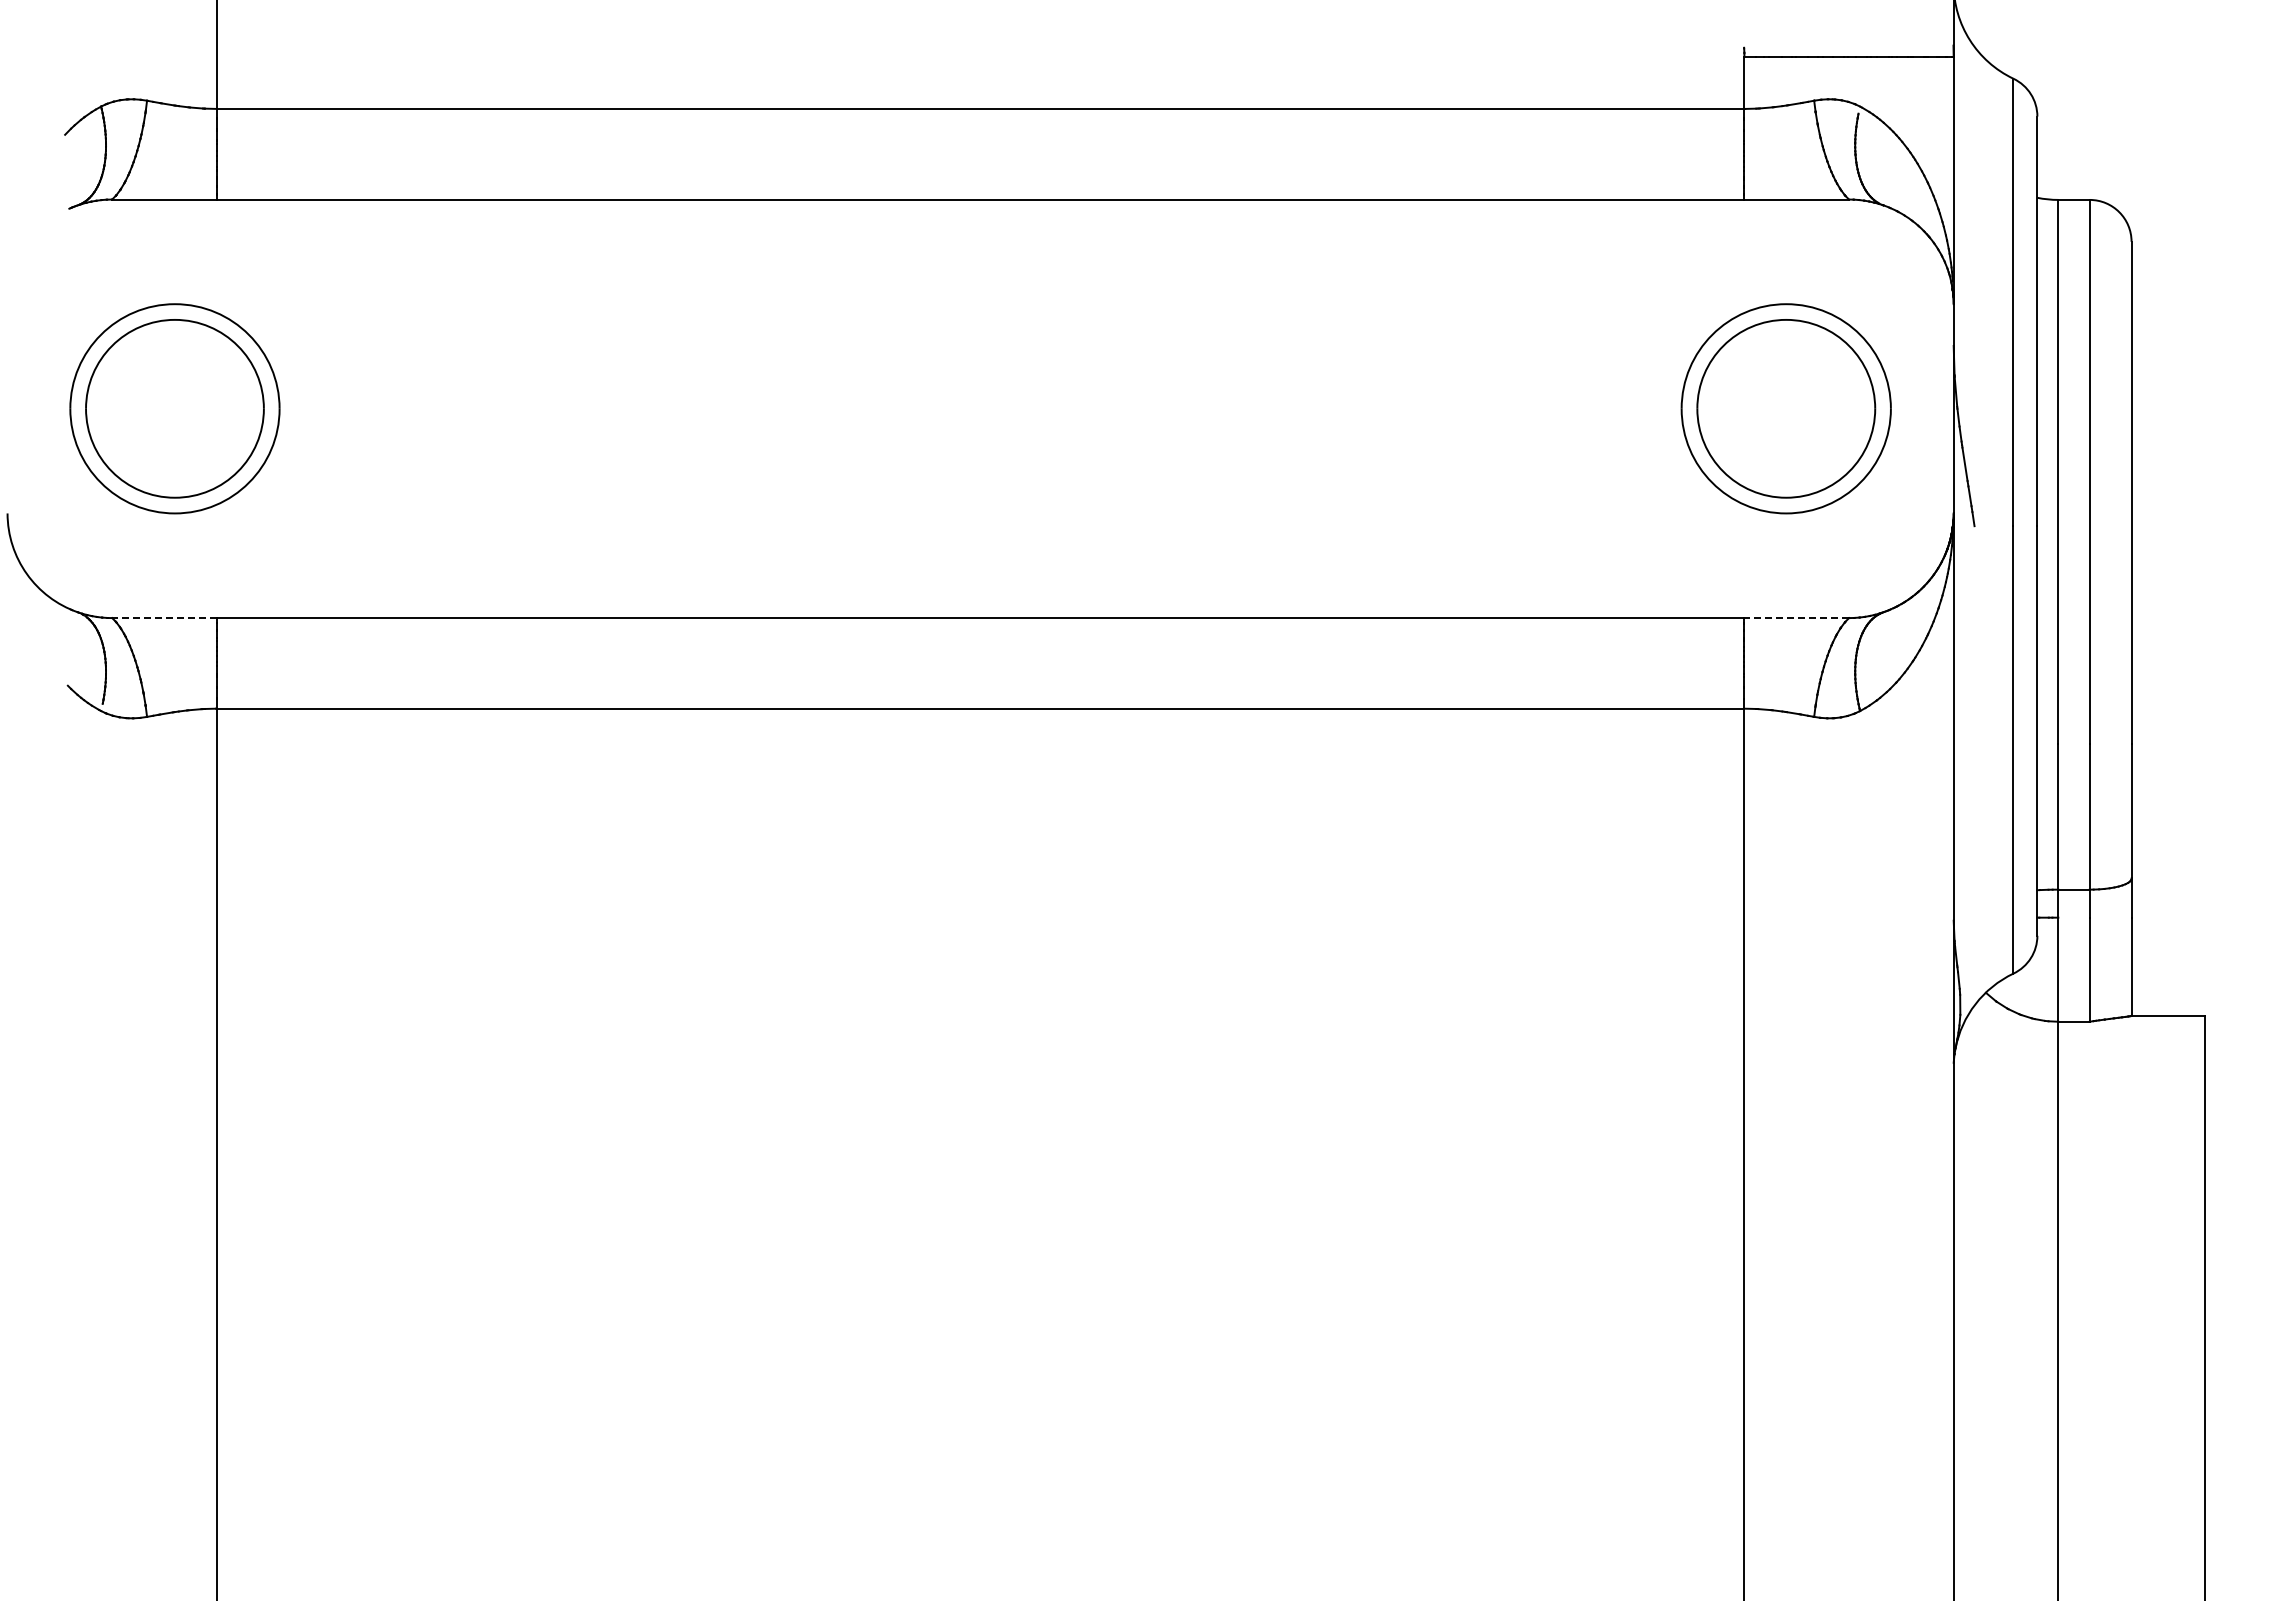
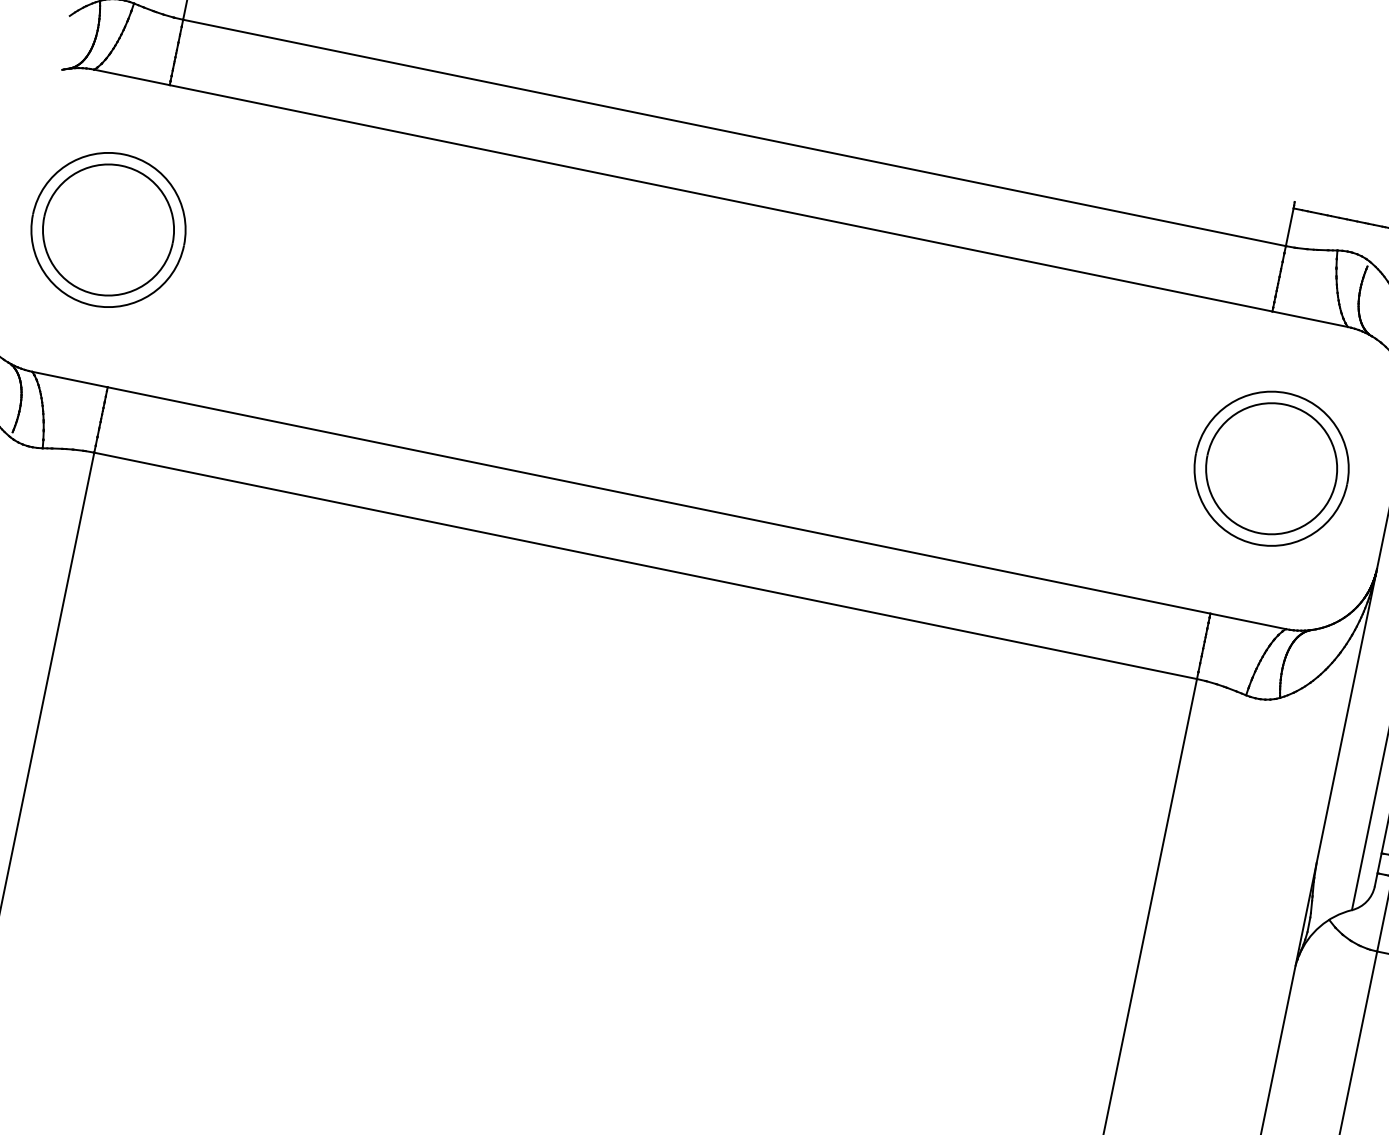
line: (164, 618) -> (69, 379), dashed -> solid
line: (1796, 618) -> (1247, 621), dashed -> solid

